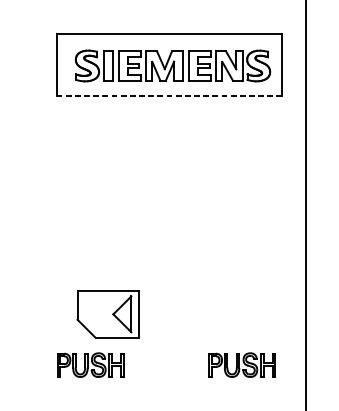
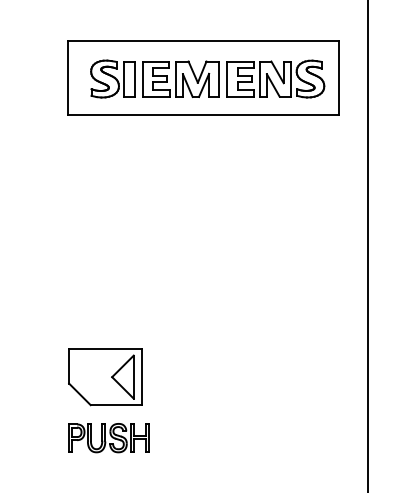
line: (169, 96) -> (203, 115), dashed -> solid
part: (107, 314) -> (105, 377), moved
part: (241, 365) -> (290, 438), removed

